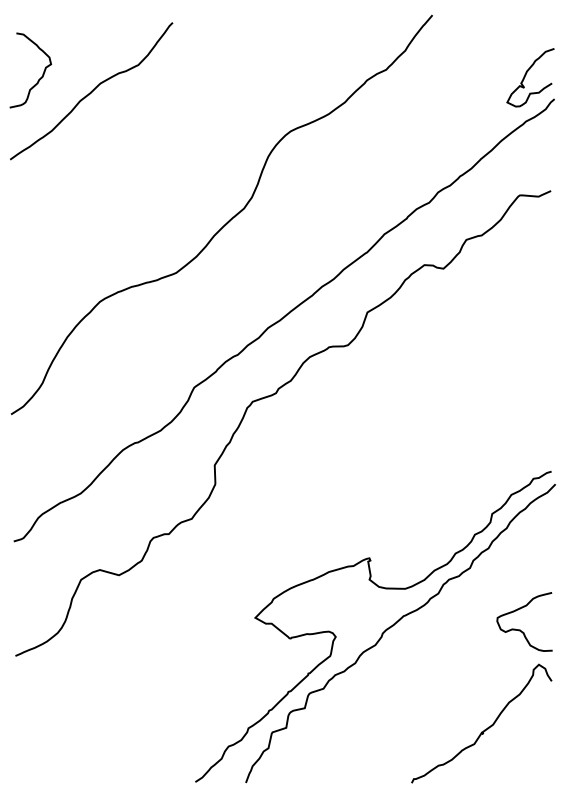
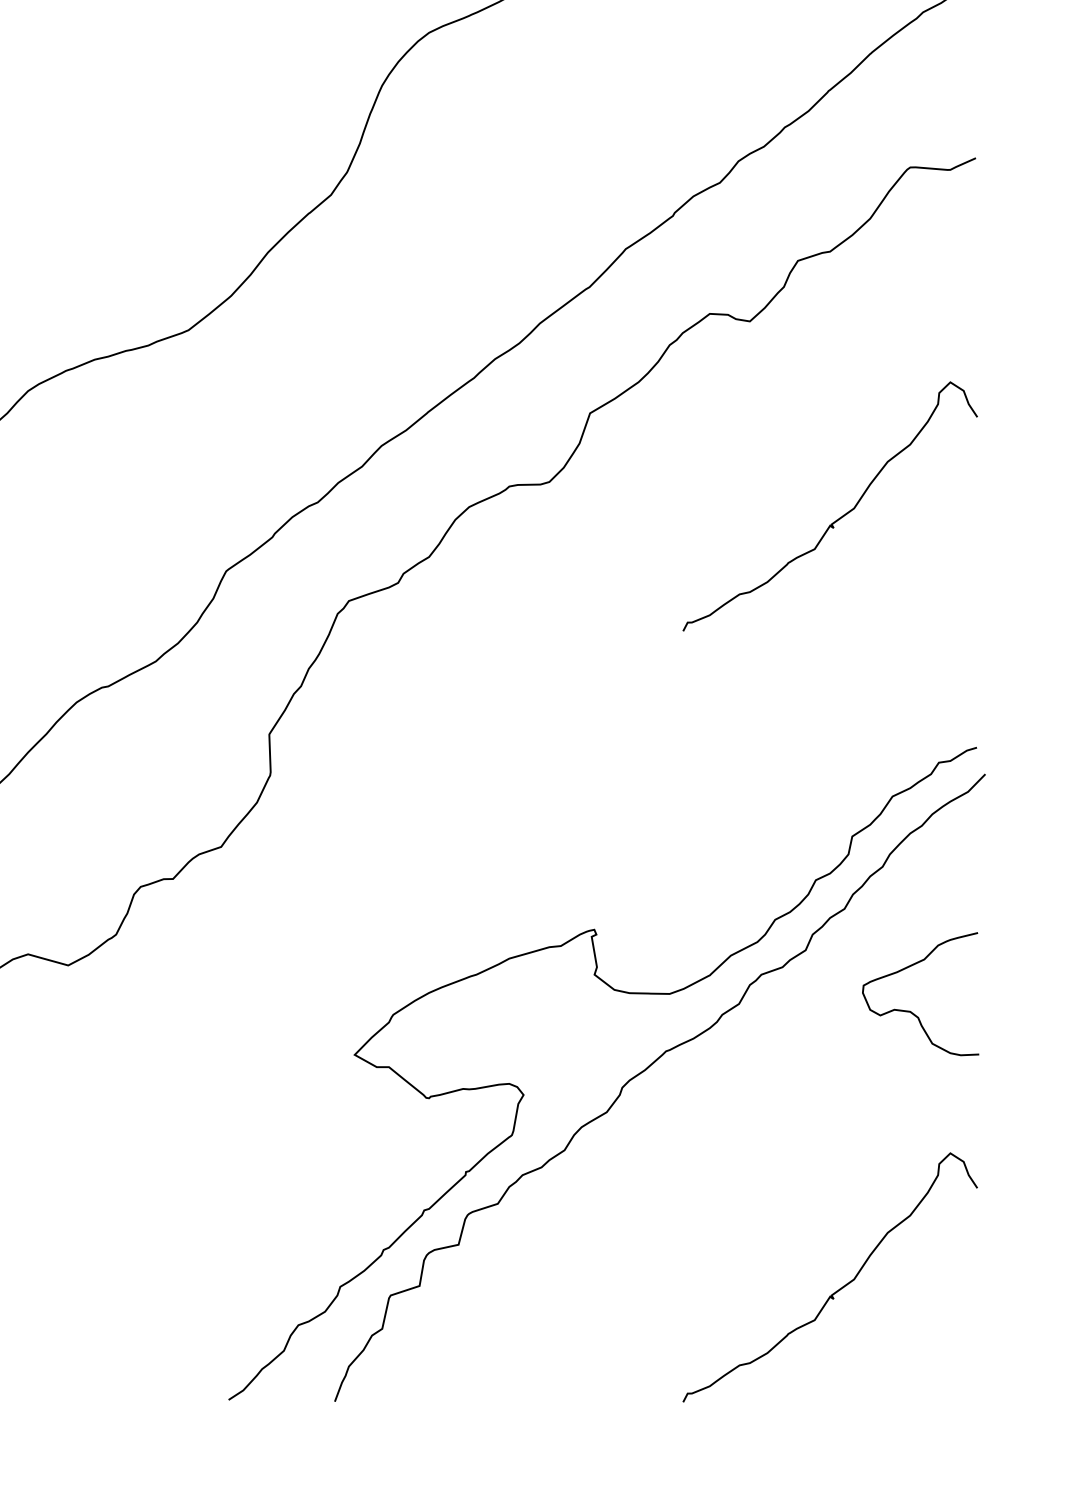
curve: (484, 362) -> (836, 518), added
curve: (520, 629) -> (911, 1010), moved

